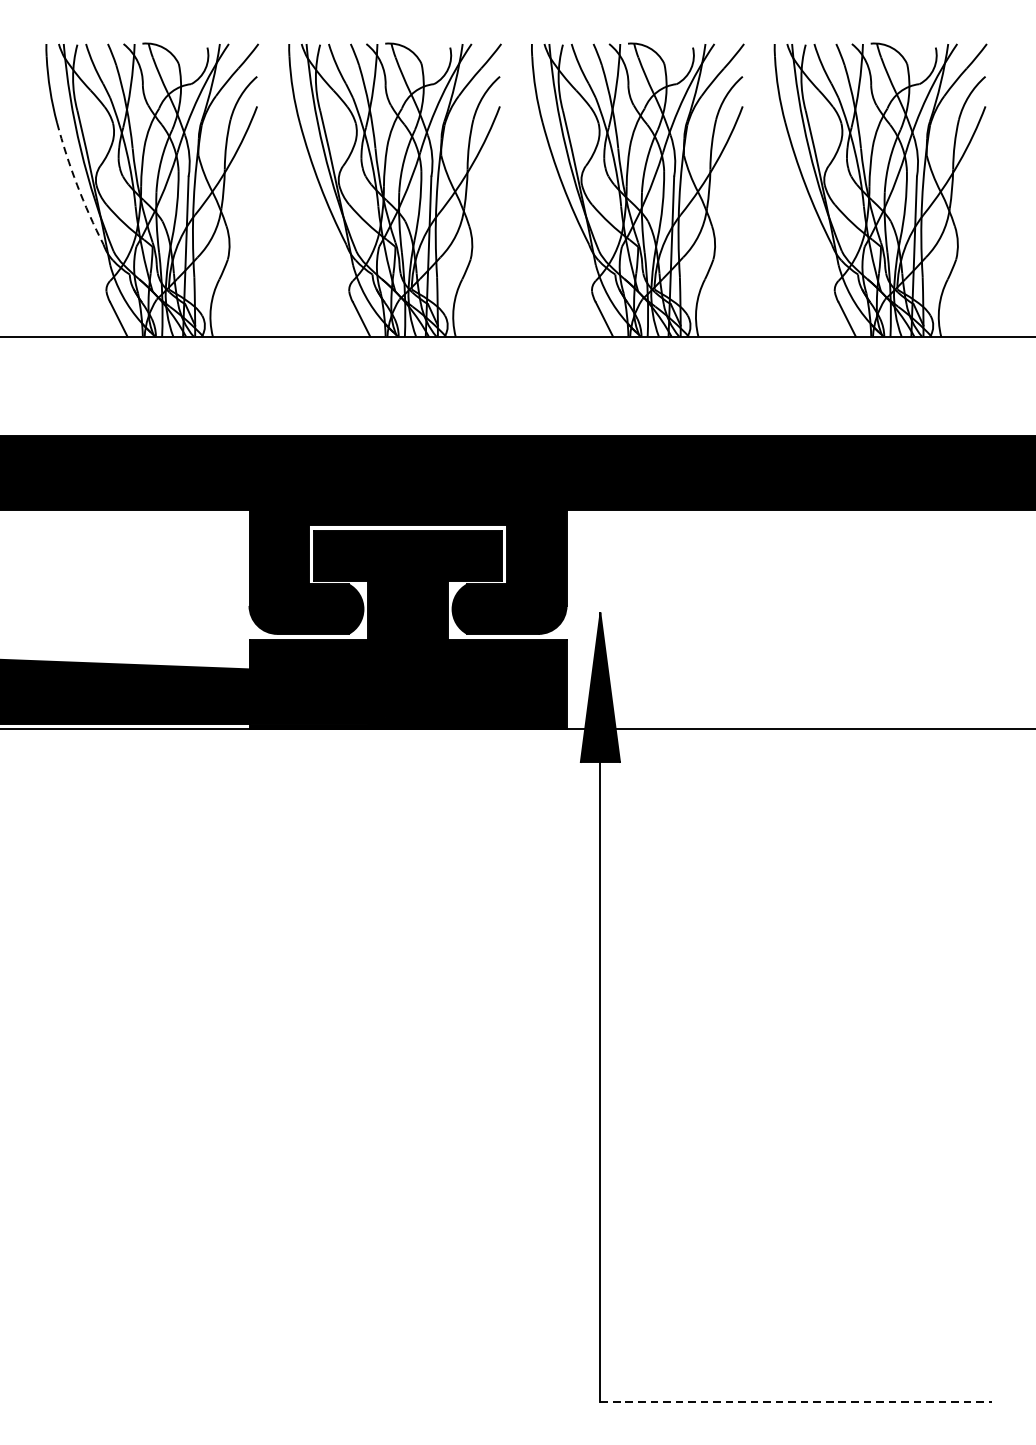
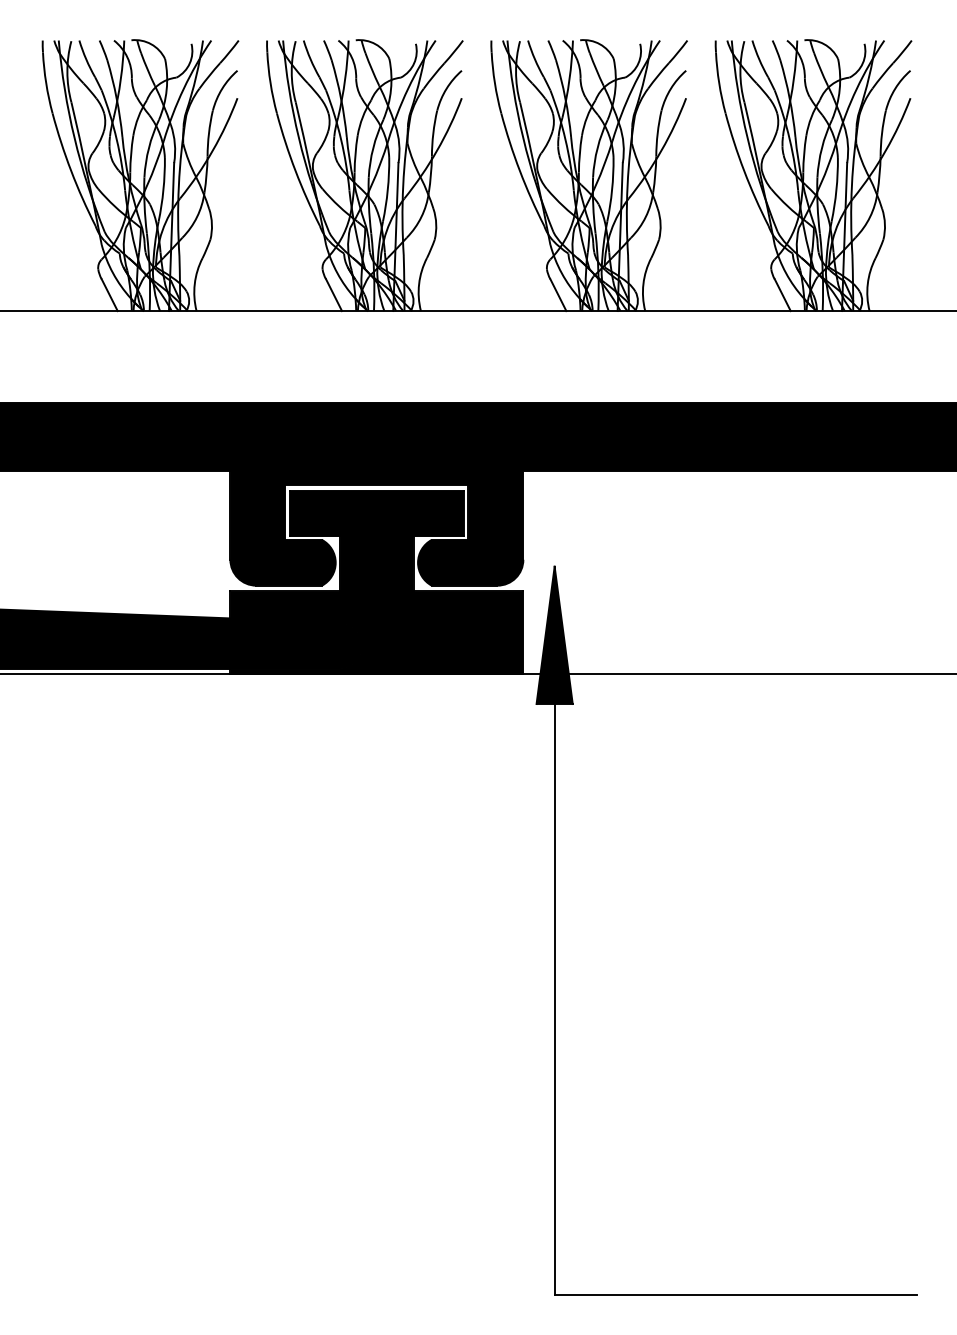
arc: (77, 184) -> (71, 170), dashed -> solid
line: (797, 1401) -> (736, 1294), dashed -> solid

